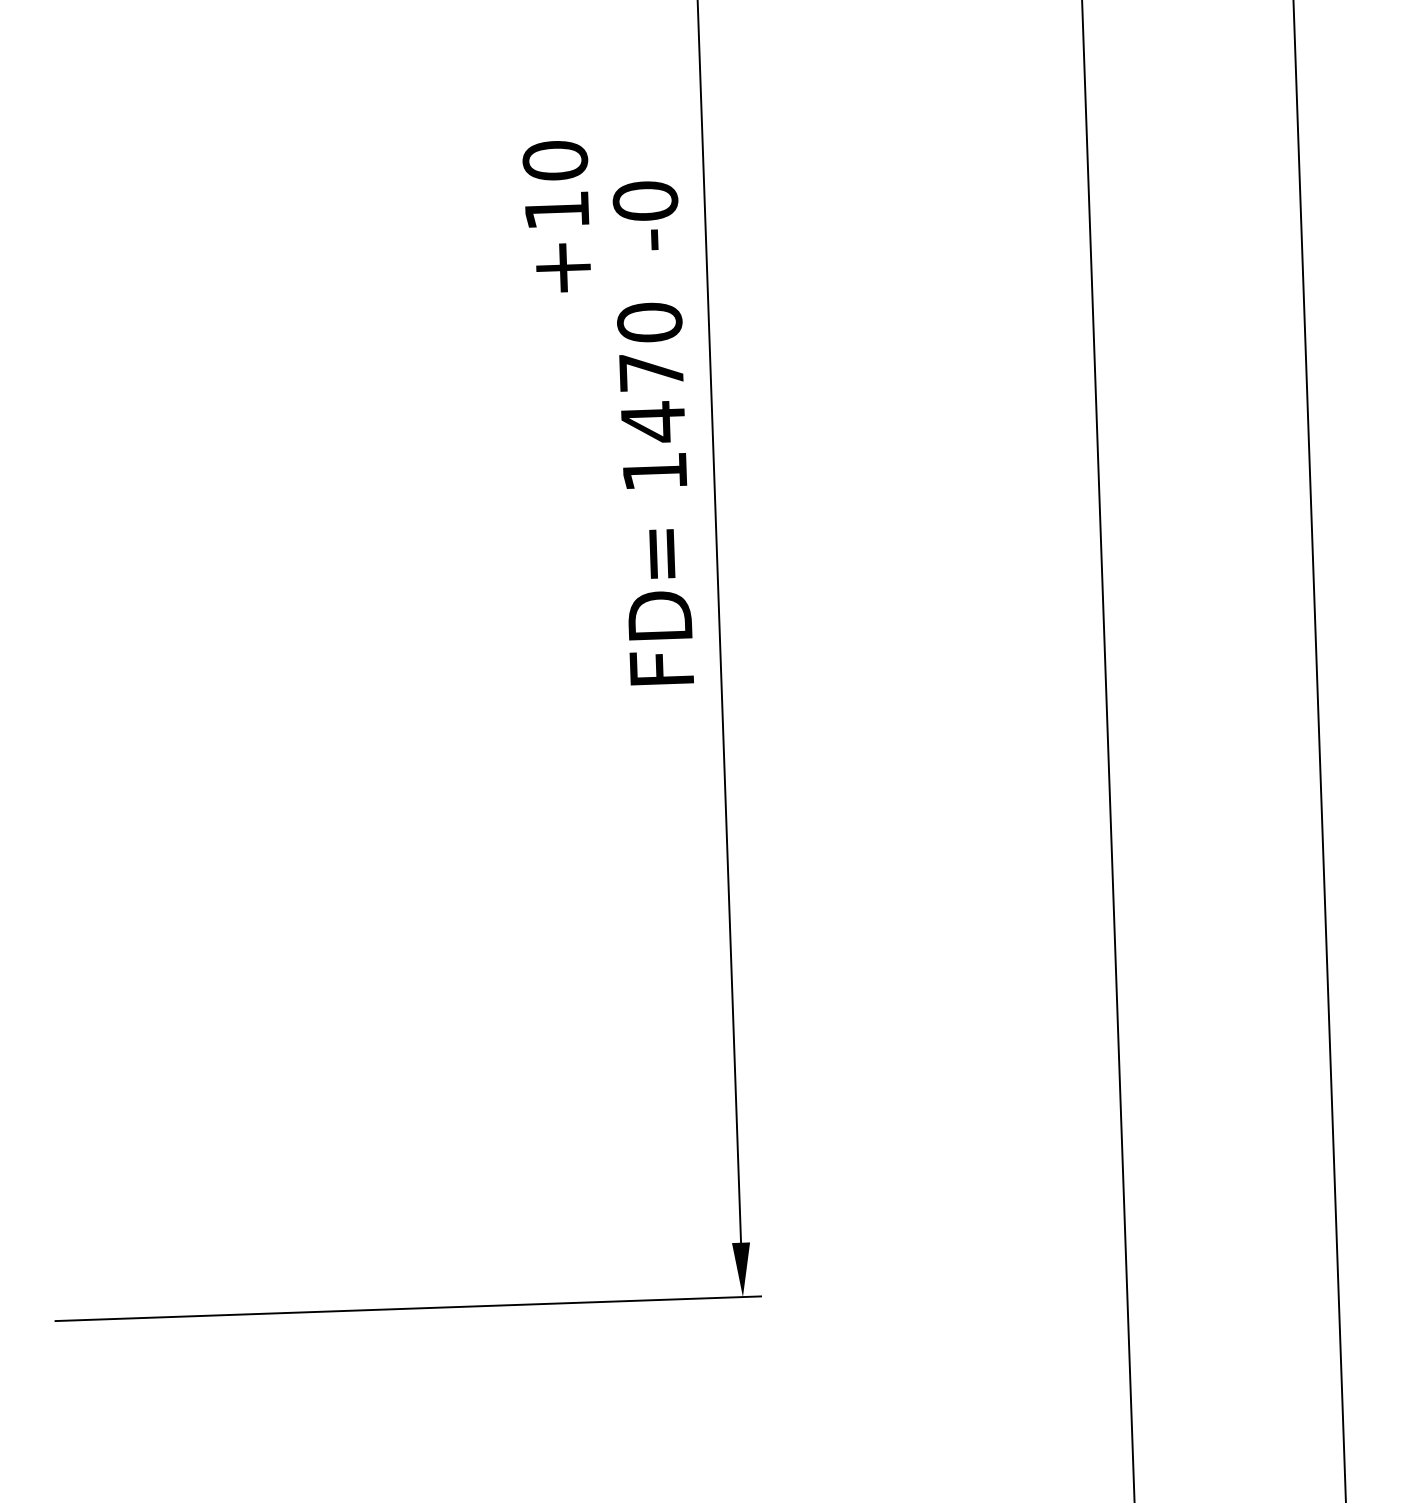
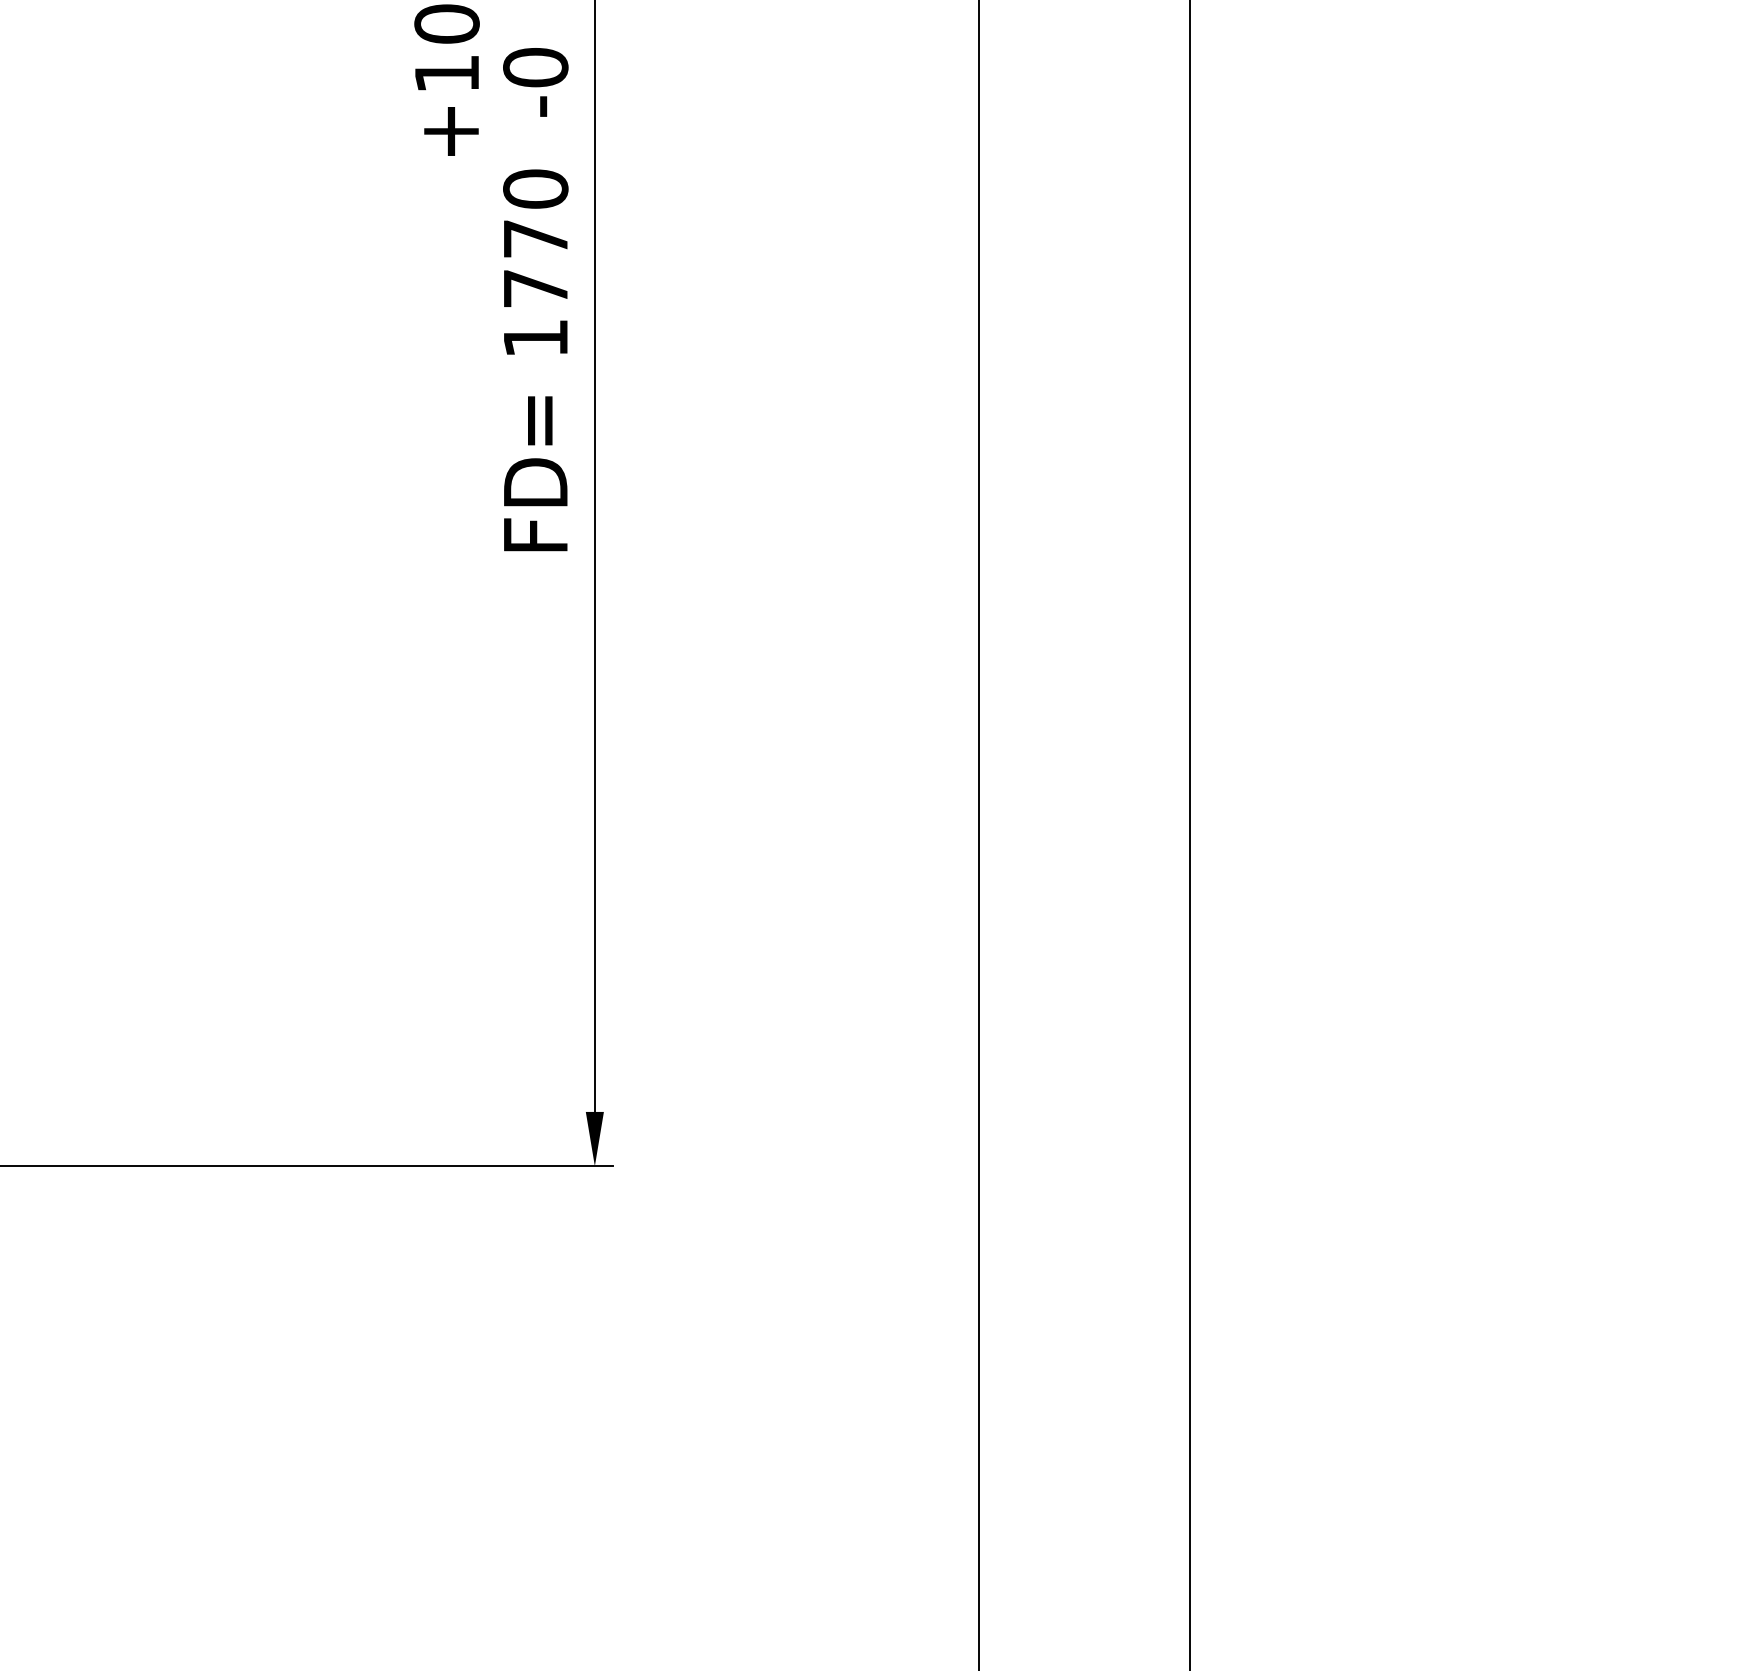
text: (652, 421) -> (535, 288), 1470 -> 1770

